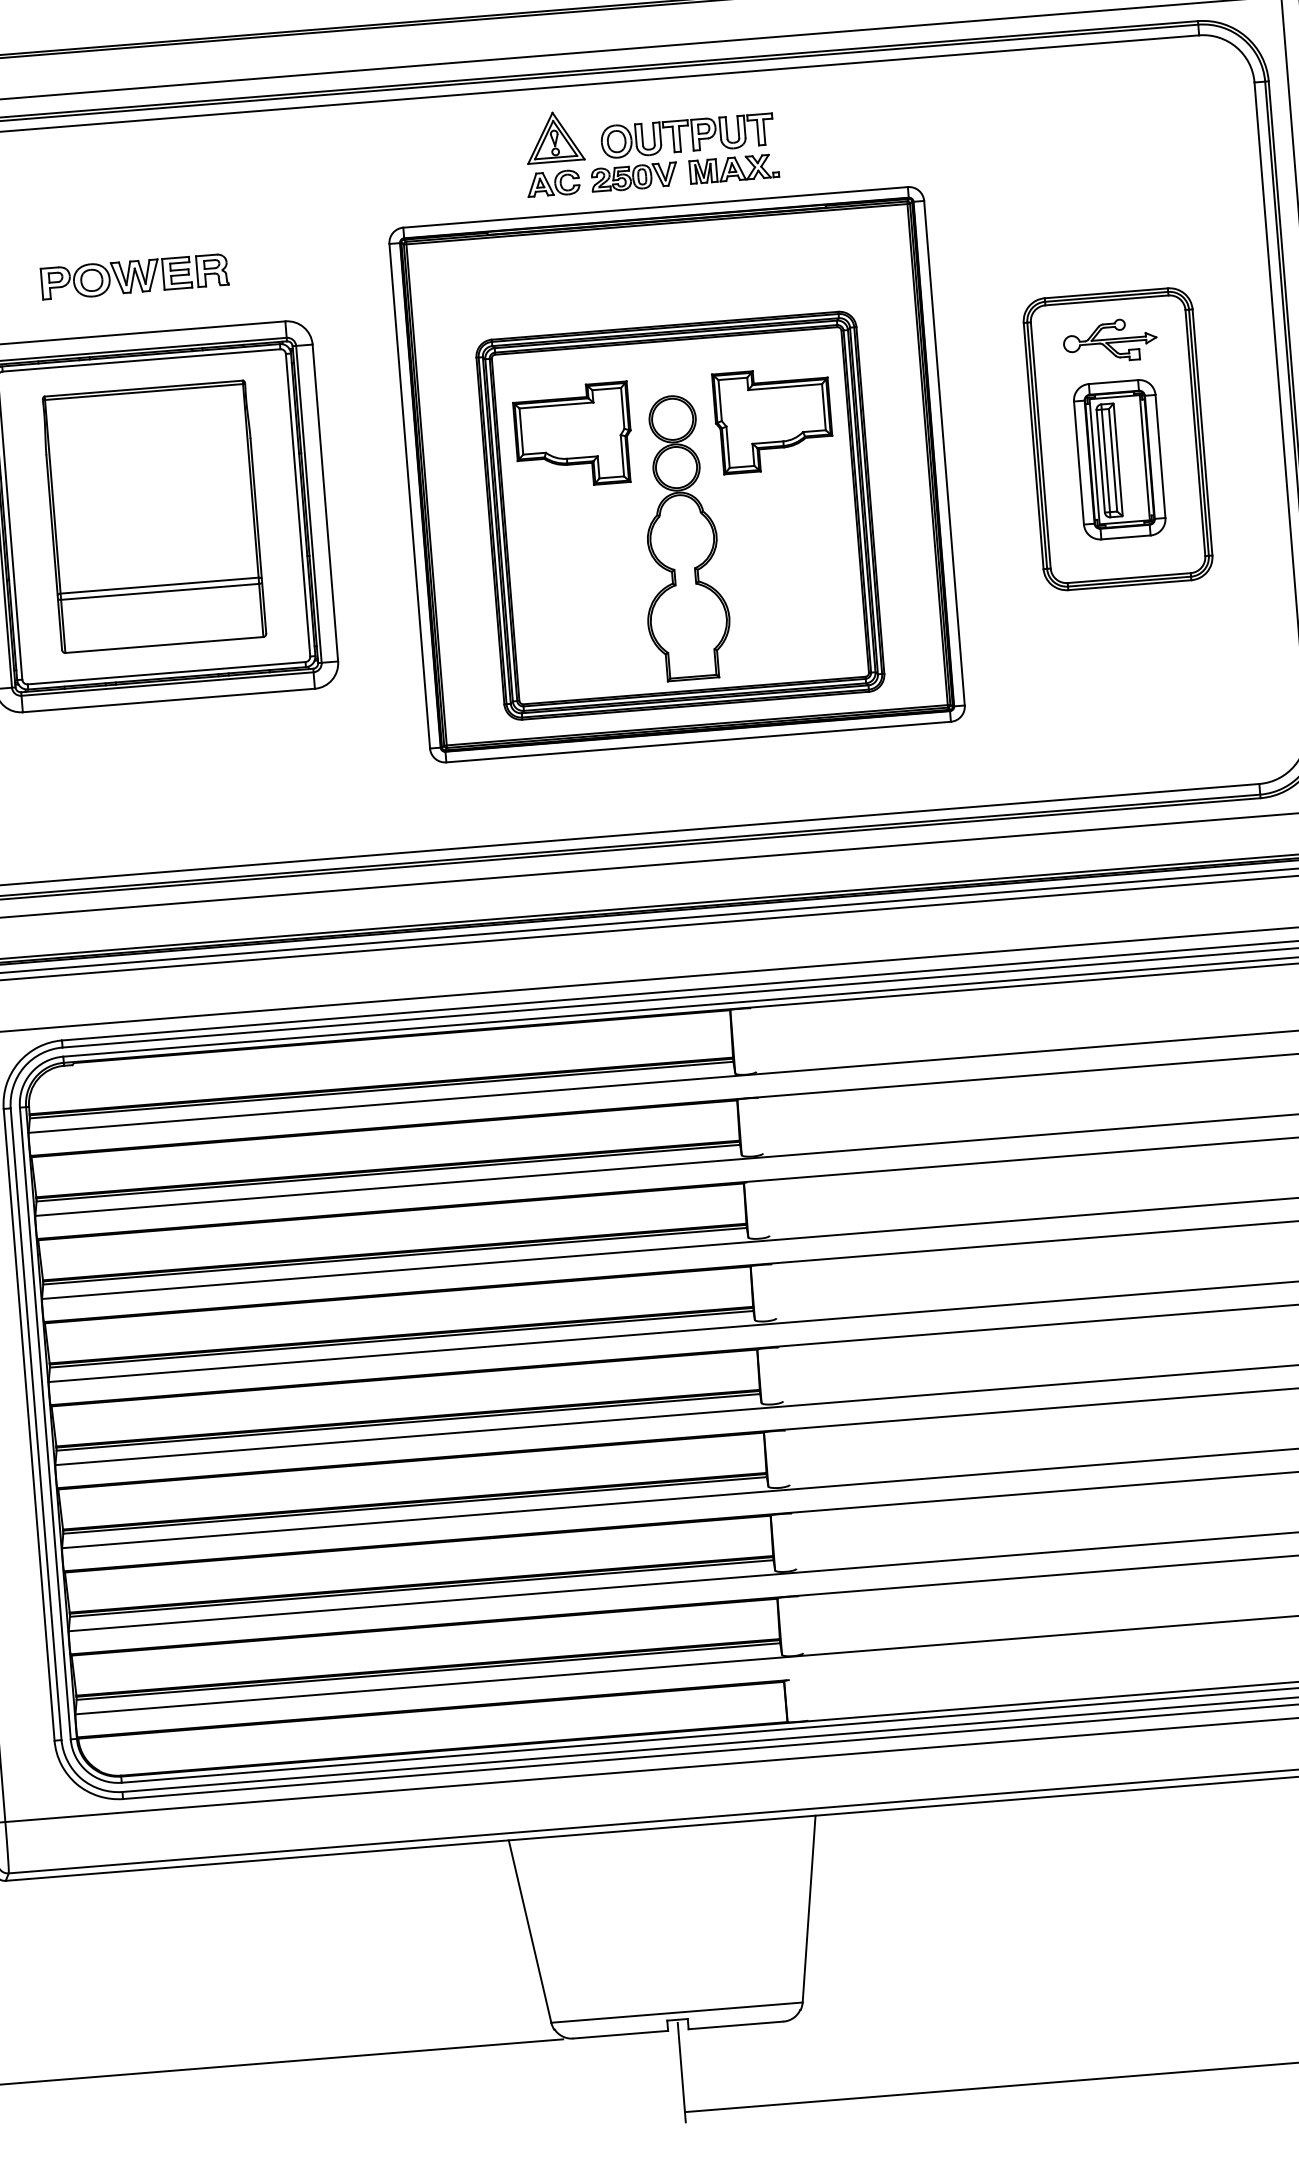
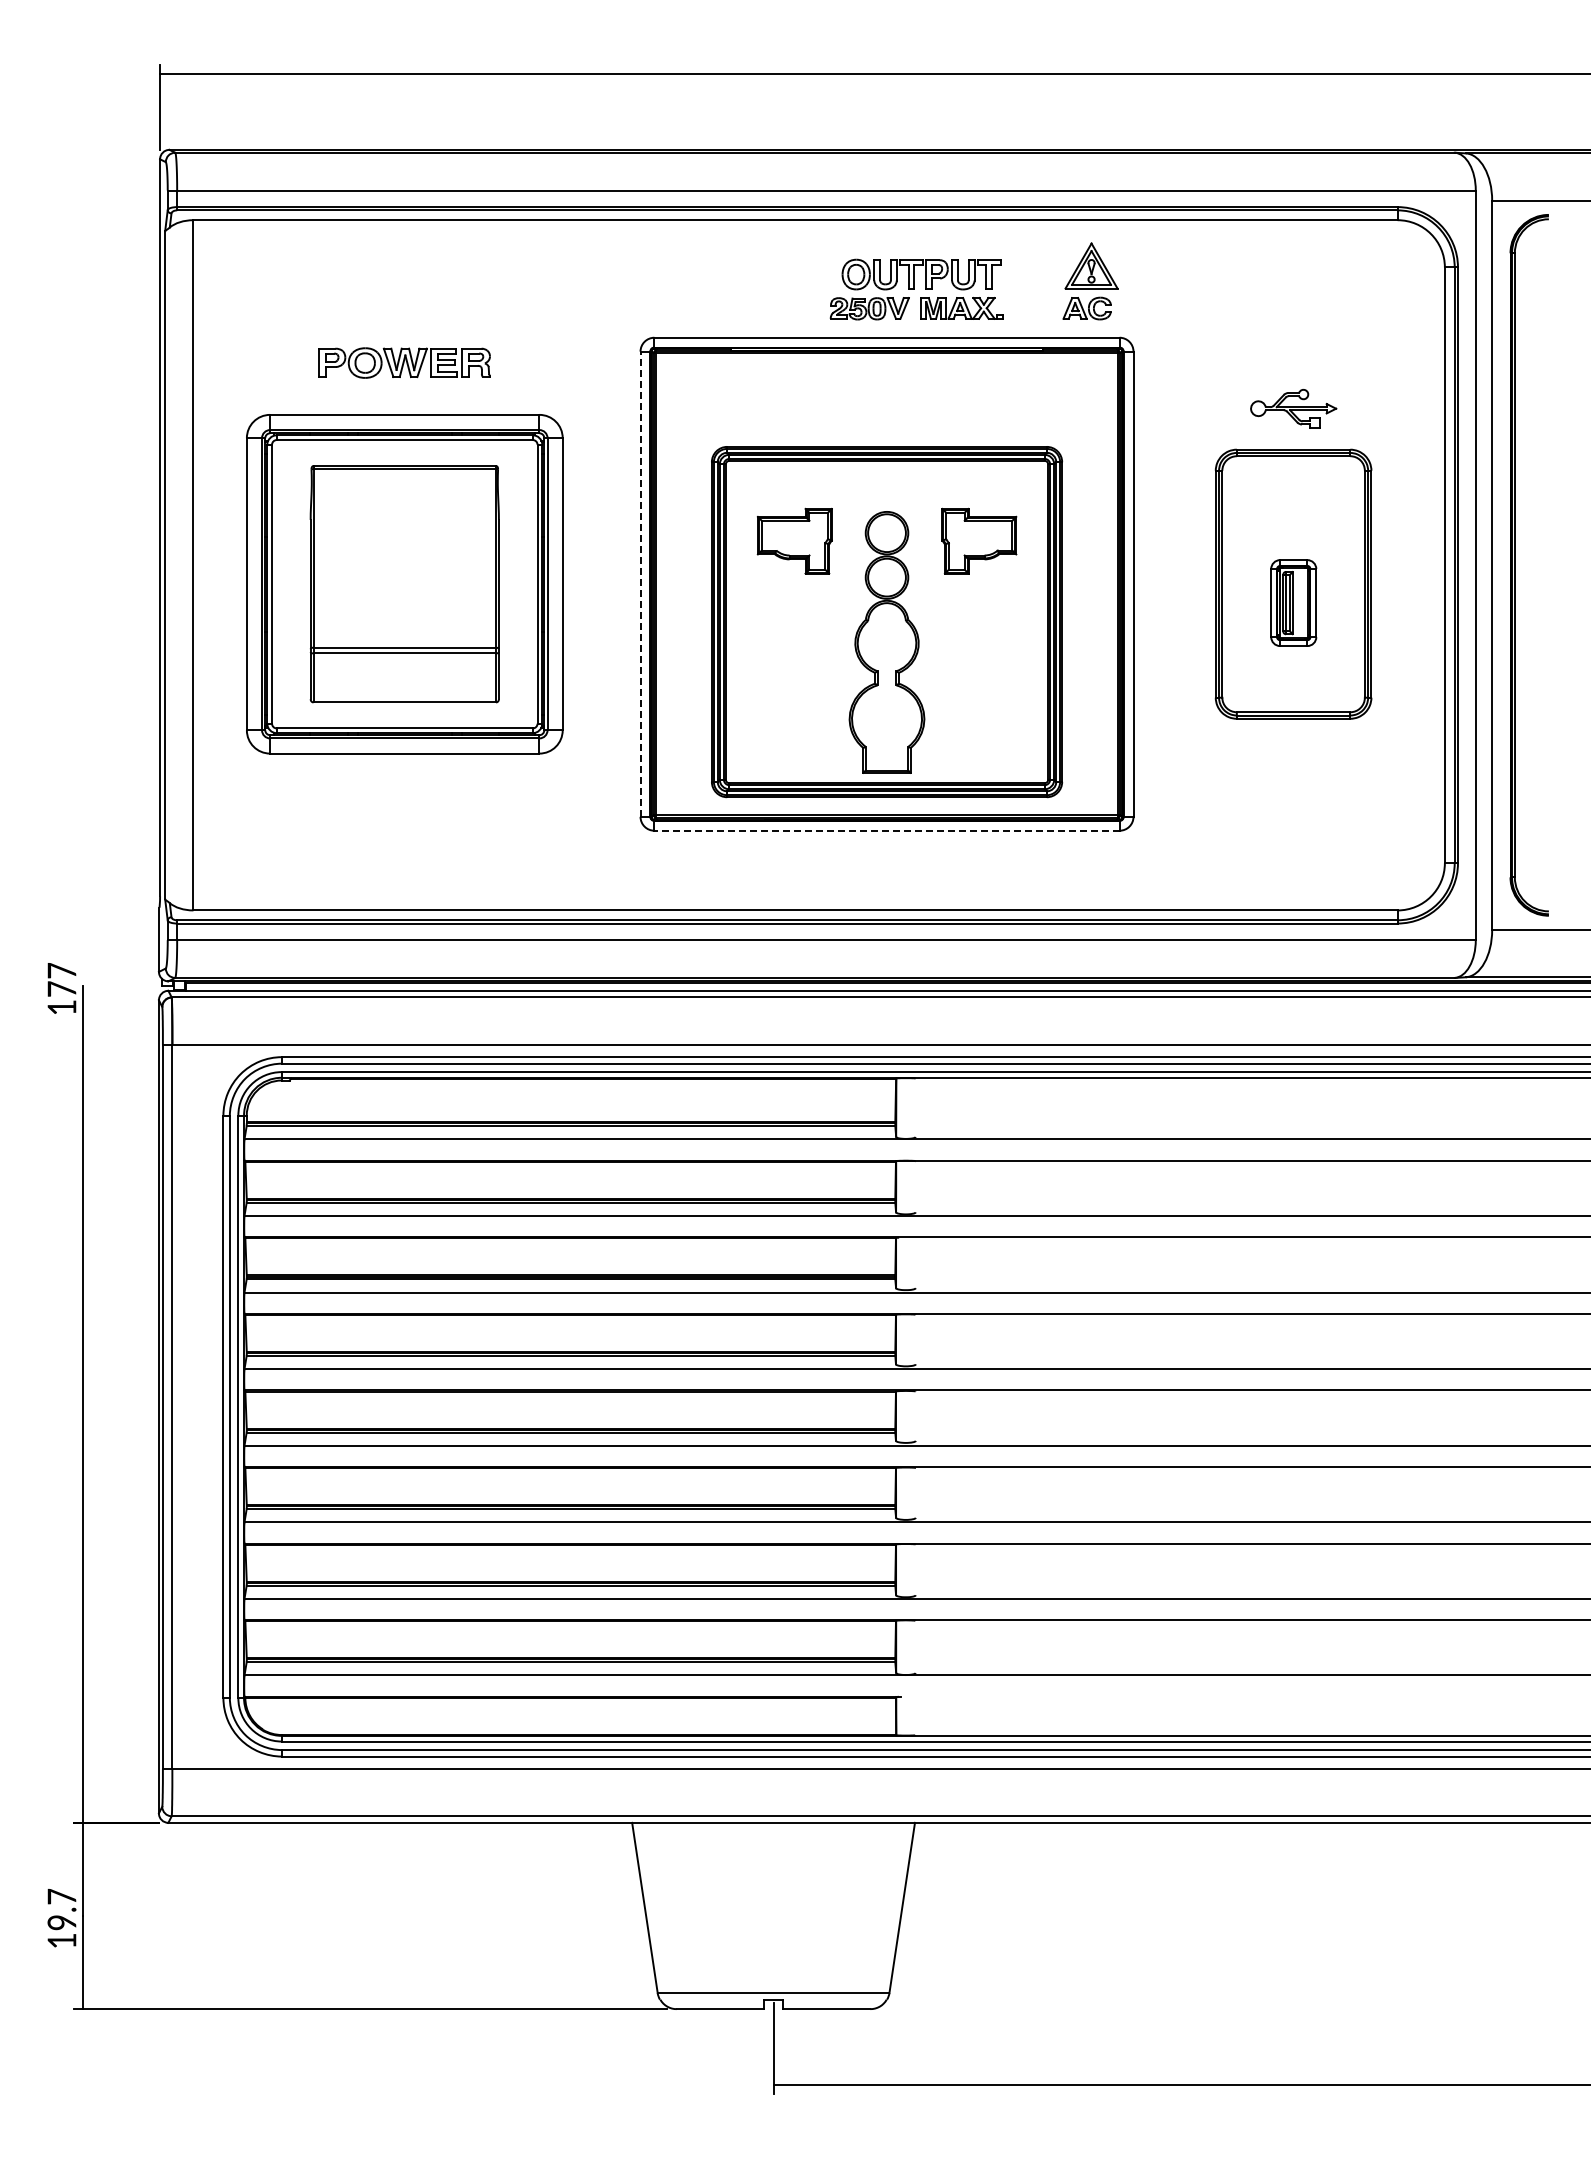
part: (554, 154) -> (1090, 281), moved
part: (1110, 340) -> (1293, 408), moved
part: (773, 420) -> (979, 541), size x0.7
part: (573, 436) -> (794, 541), size x0.7
part: (1119, 459) -> (1293, 602), size x0.6
line: (409, 496) -> (640, 584), solid -> dashed
line: (699, 741) -> (887, 830), solid -> dashed

